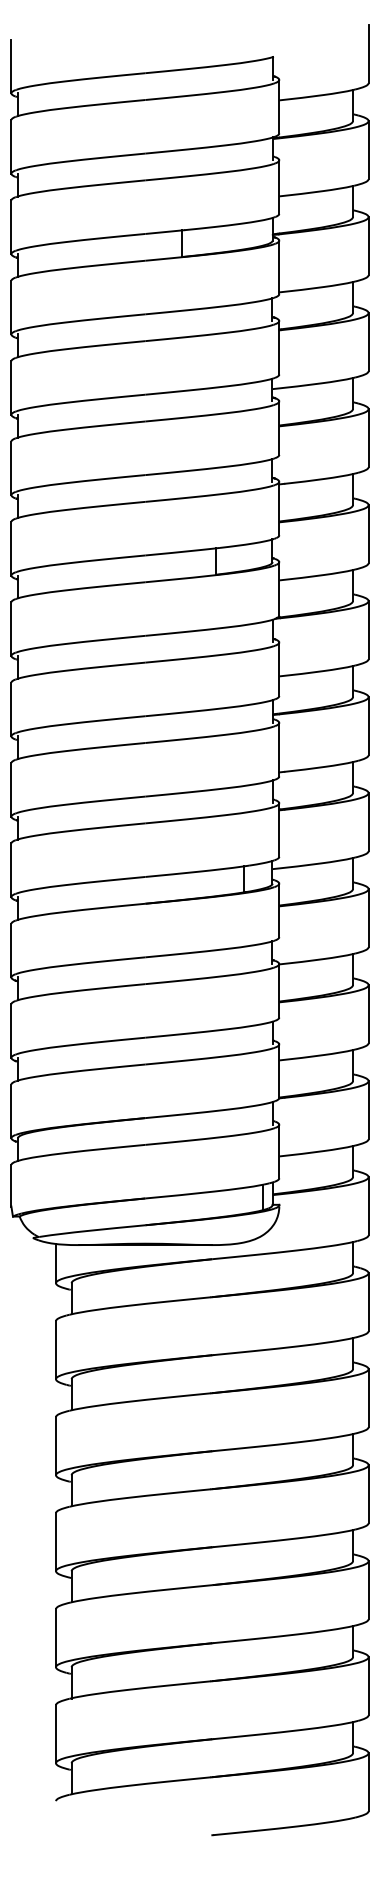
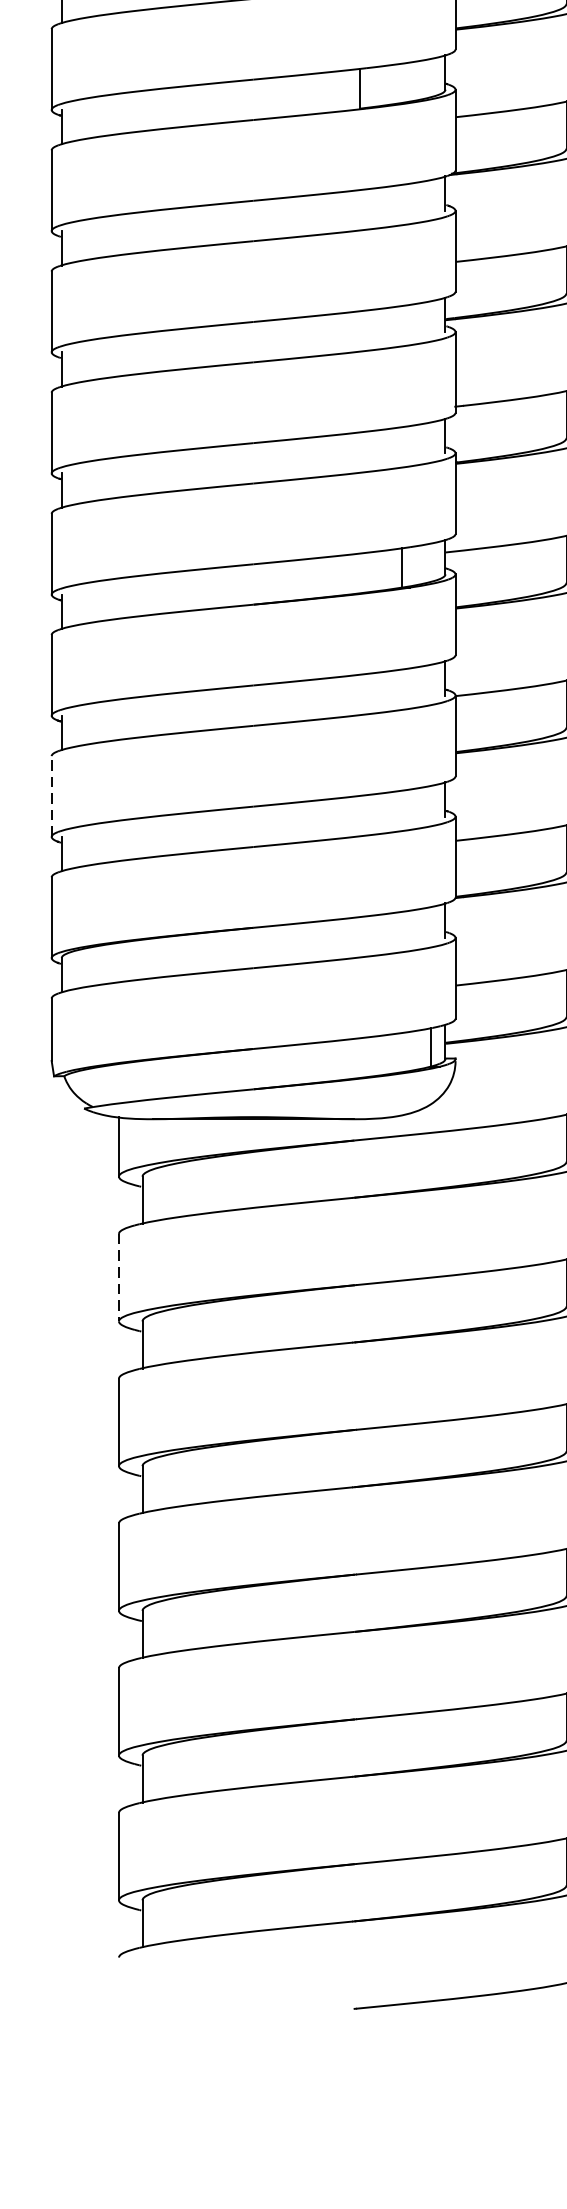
line: (11, 1031) -> (51, 797), solid -> dashed
line: (56, 1350) -> (119, 1278), solid -> dashed

